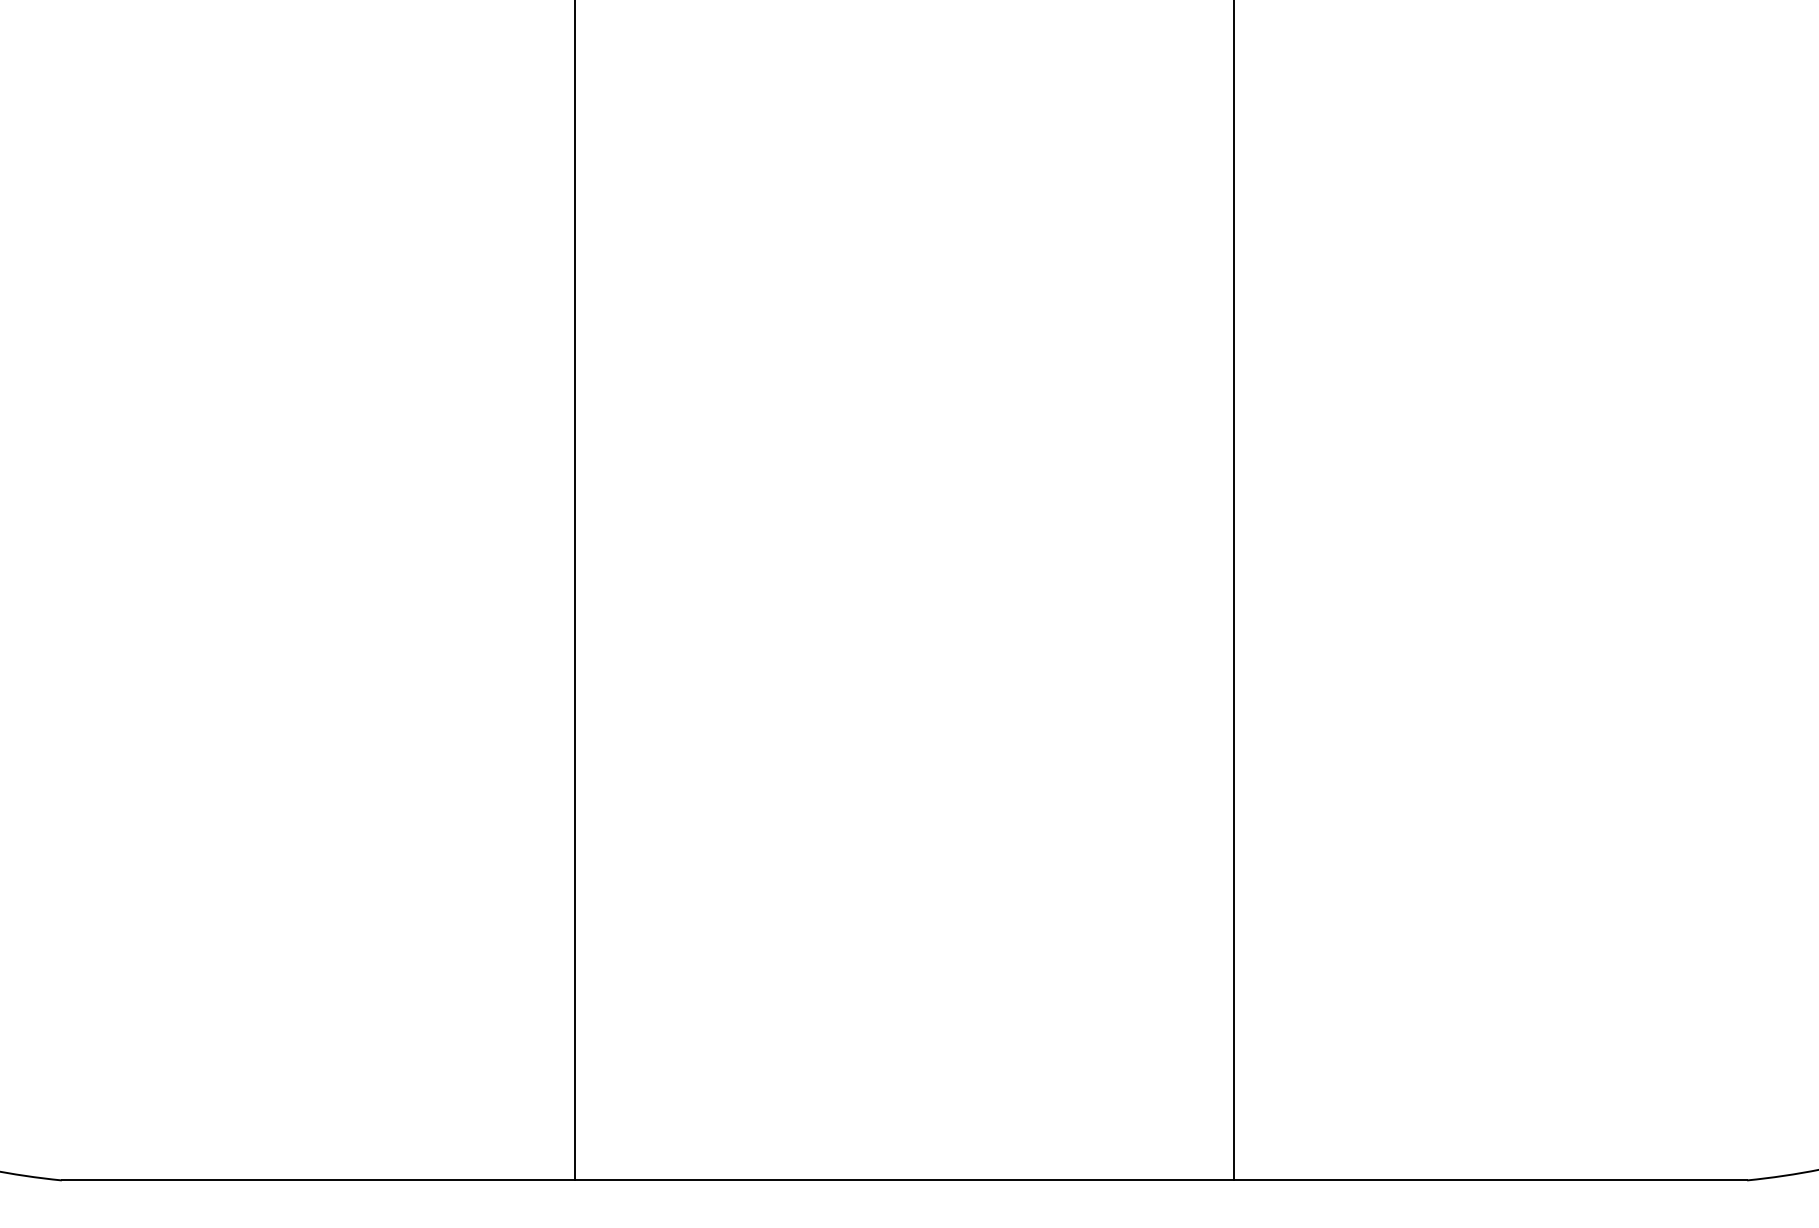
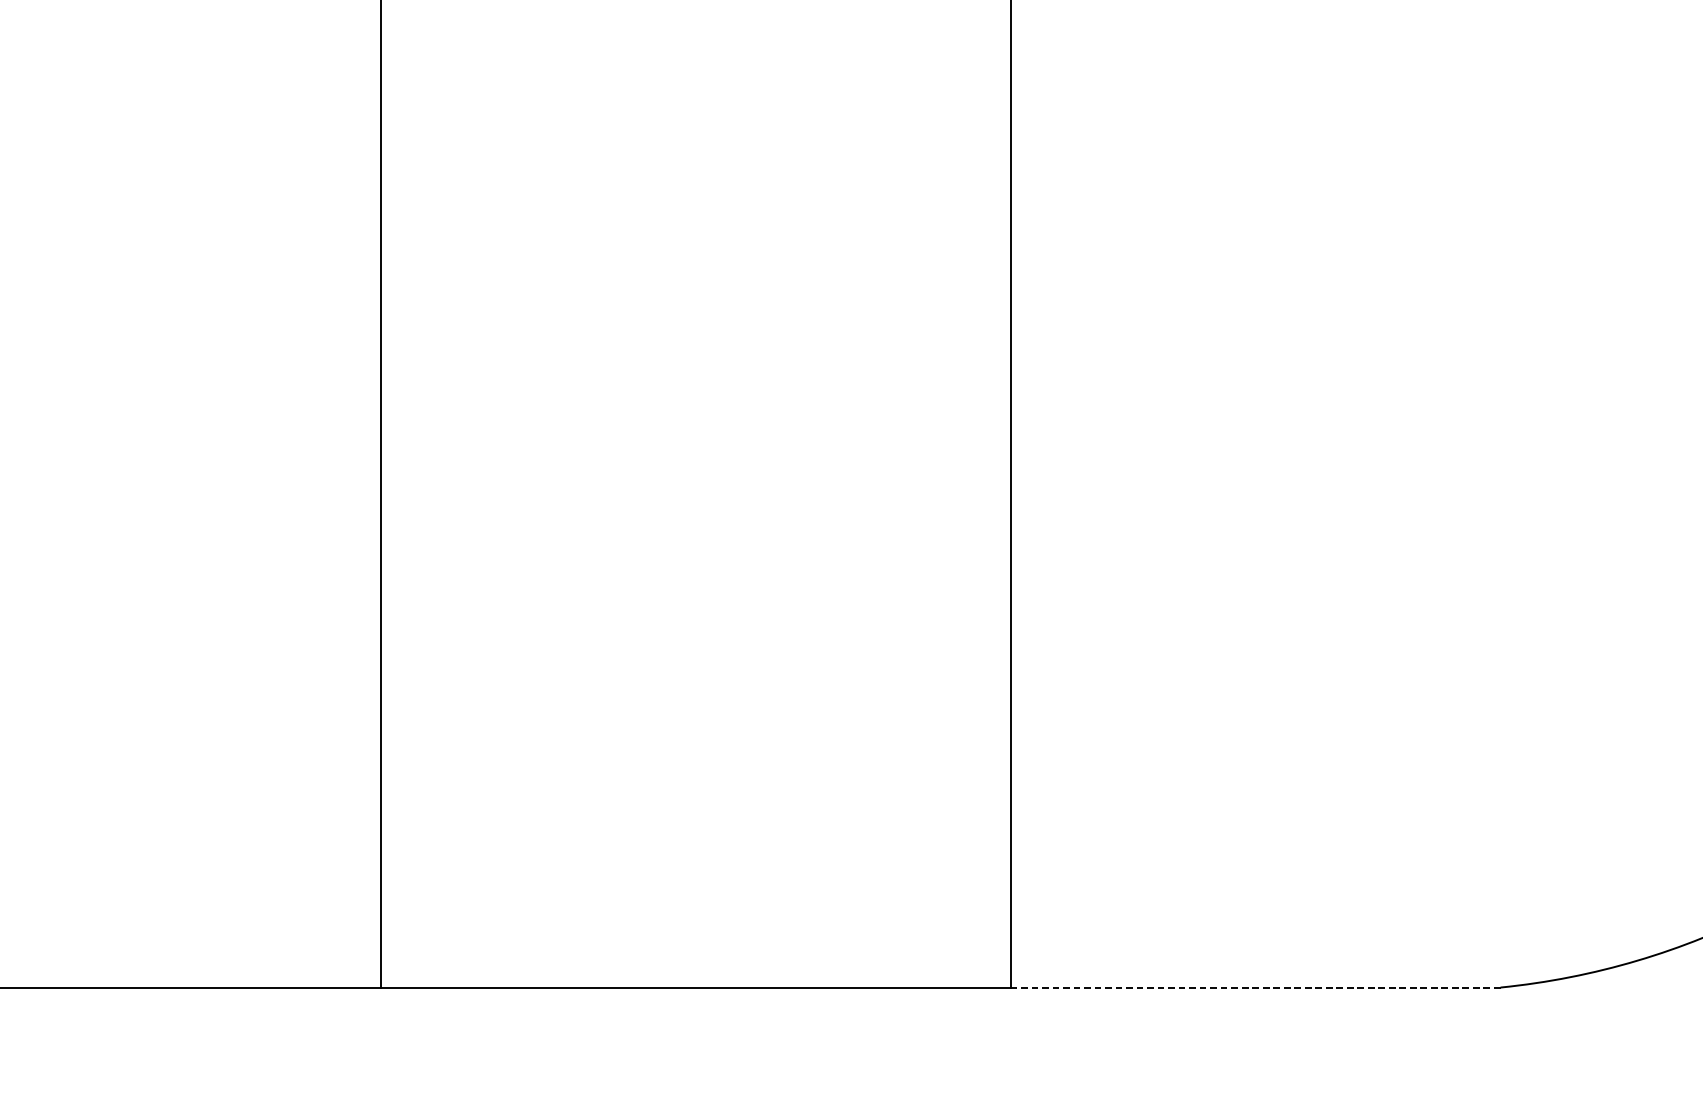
line: (1491, 1180) -> (1256, 987), solid -> dashed

